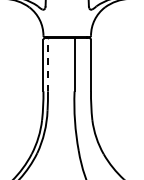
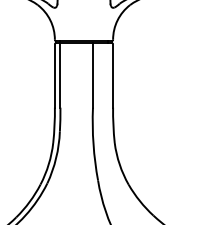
line: (48, 64) -> (60, 74), dashed -> solid

